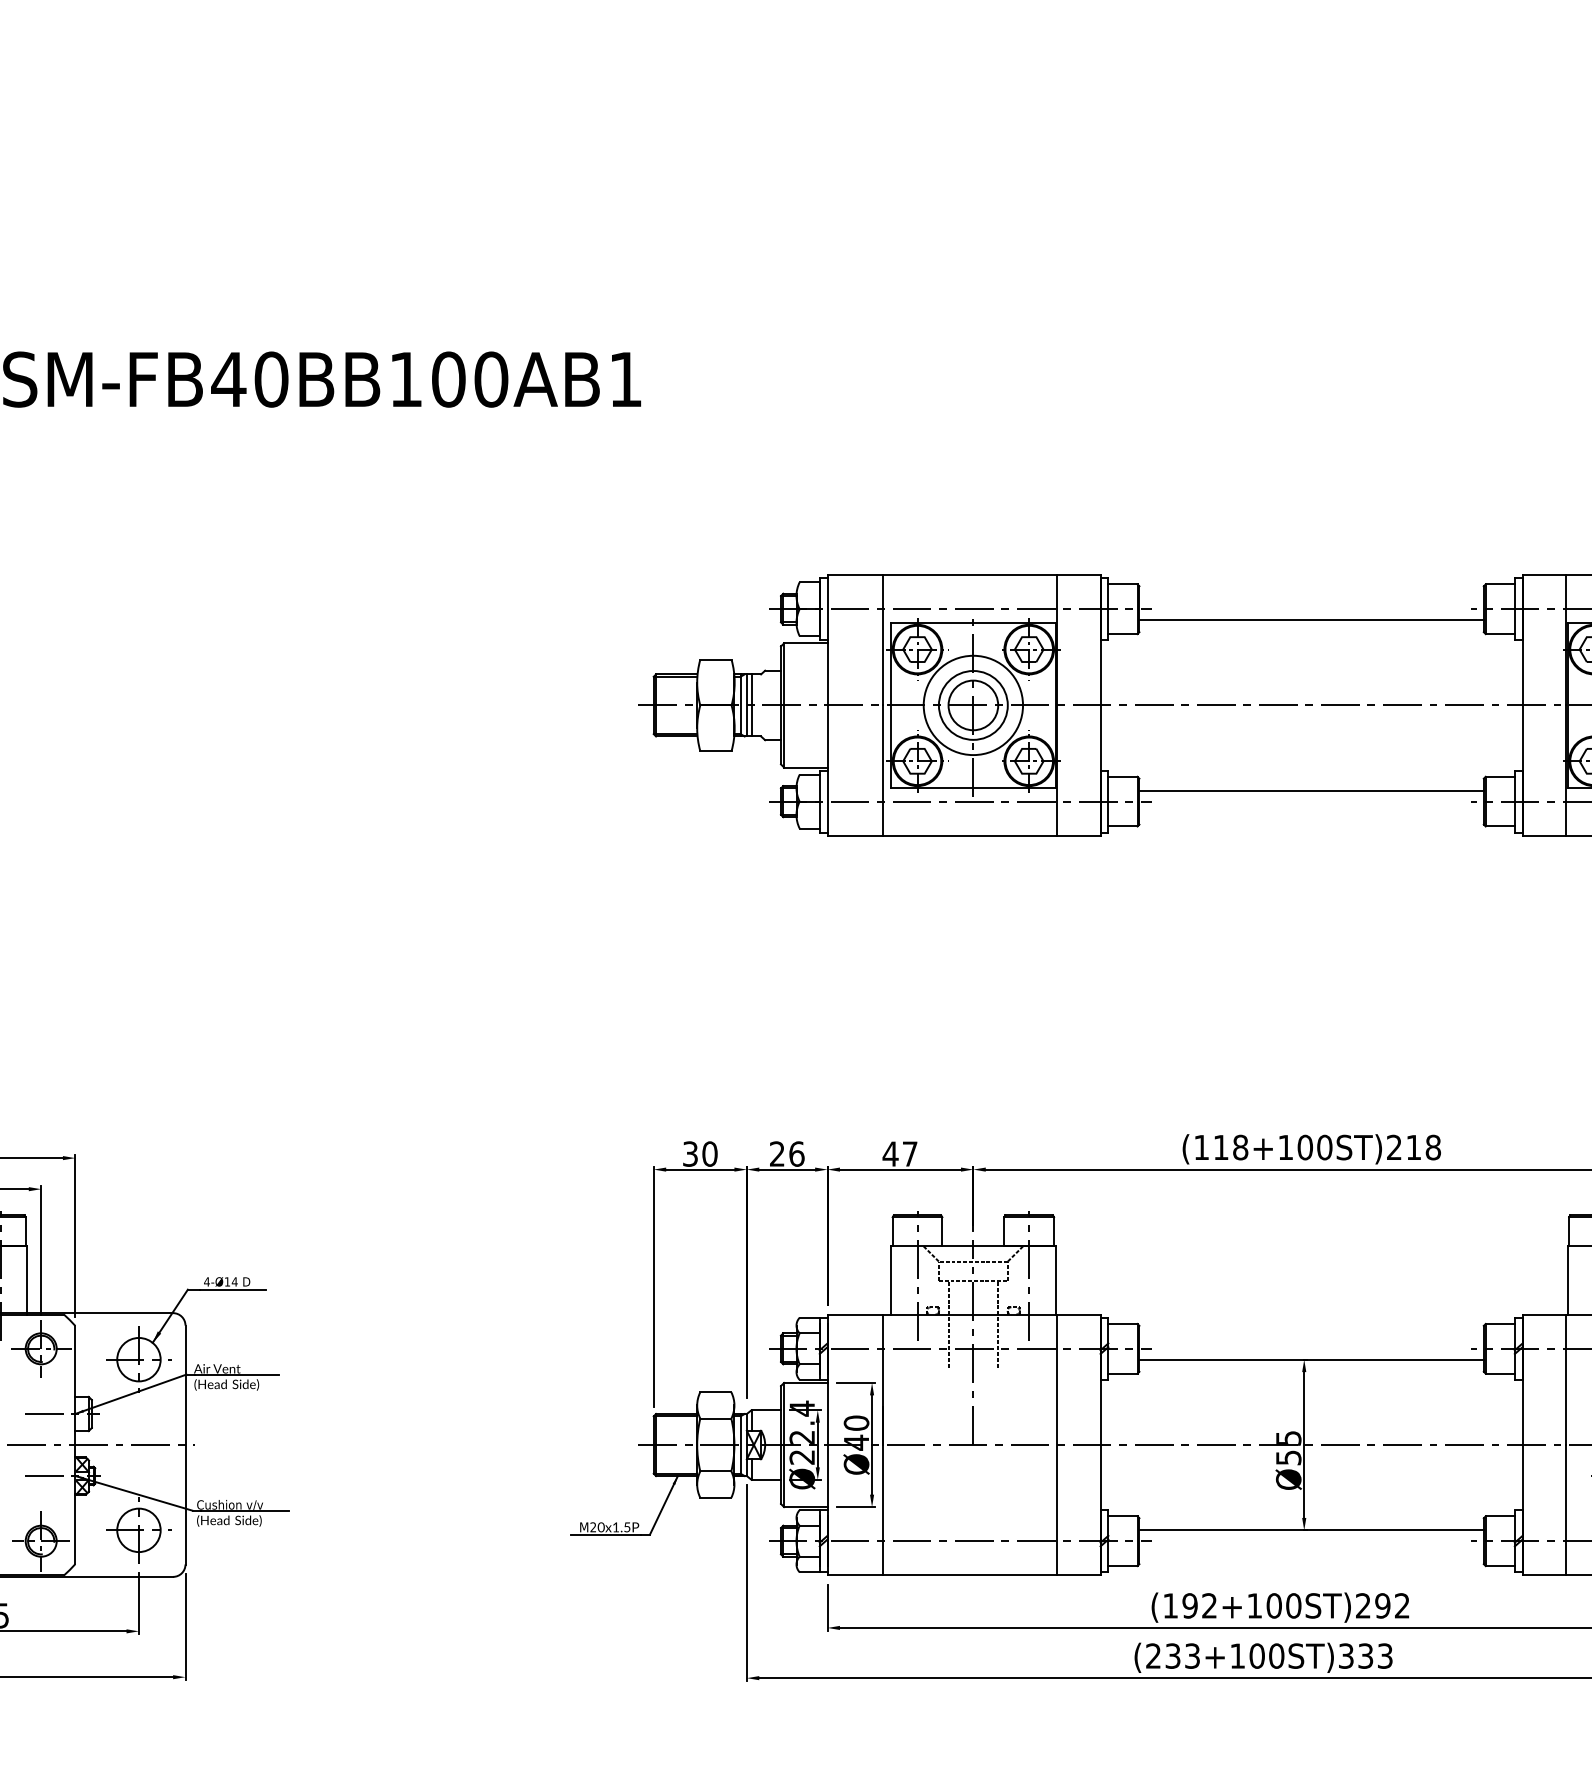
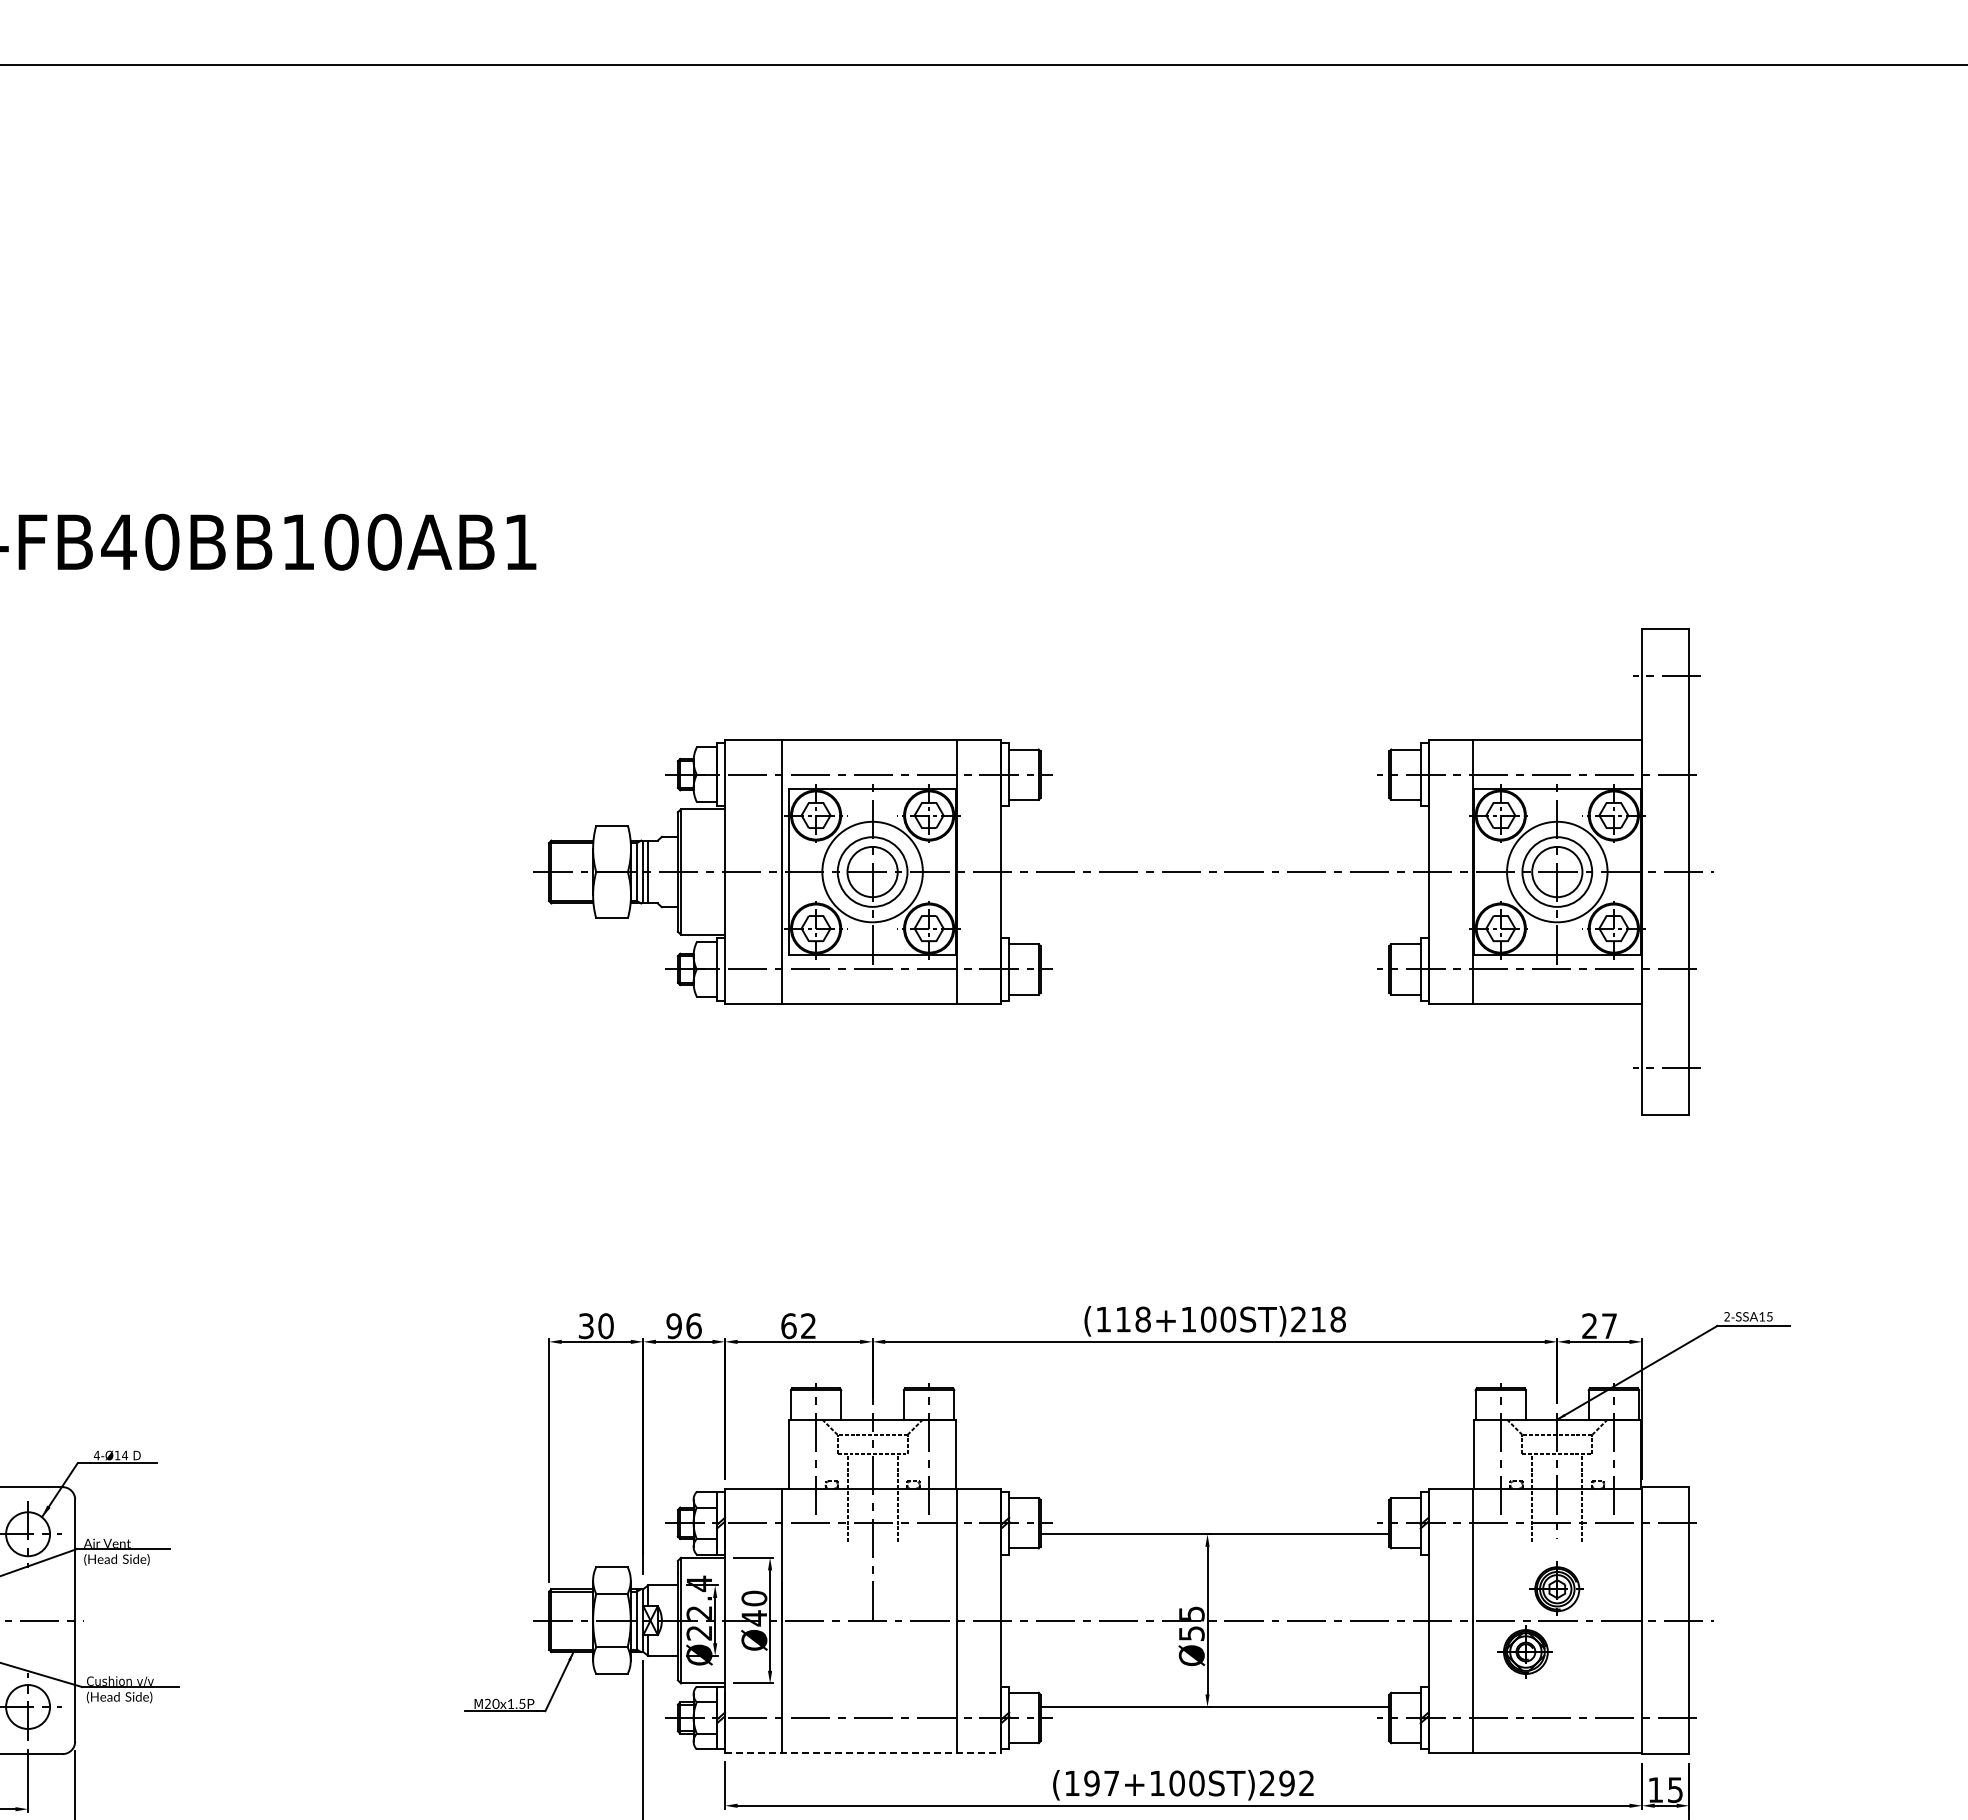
line: (1311, 619) -> (1214, 785), removed
line: (1311, 790) -> (1214, 958), removed
text: (776, 1154) -> (673, 1326), 26 -> 96
text: (899, 1154) -> (797, 1326), 47 -> 62
line: (964, 1575) -> (863, 1752), solid -> dashed
text: (1209, 1604) -> (1111, 1782), (192+100ST)292 -> (197+100ST)292

